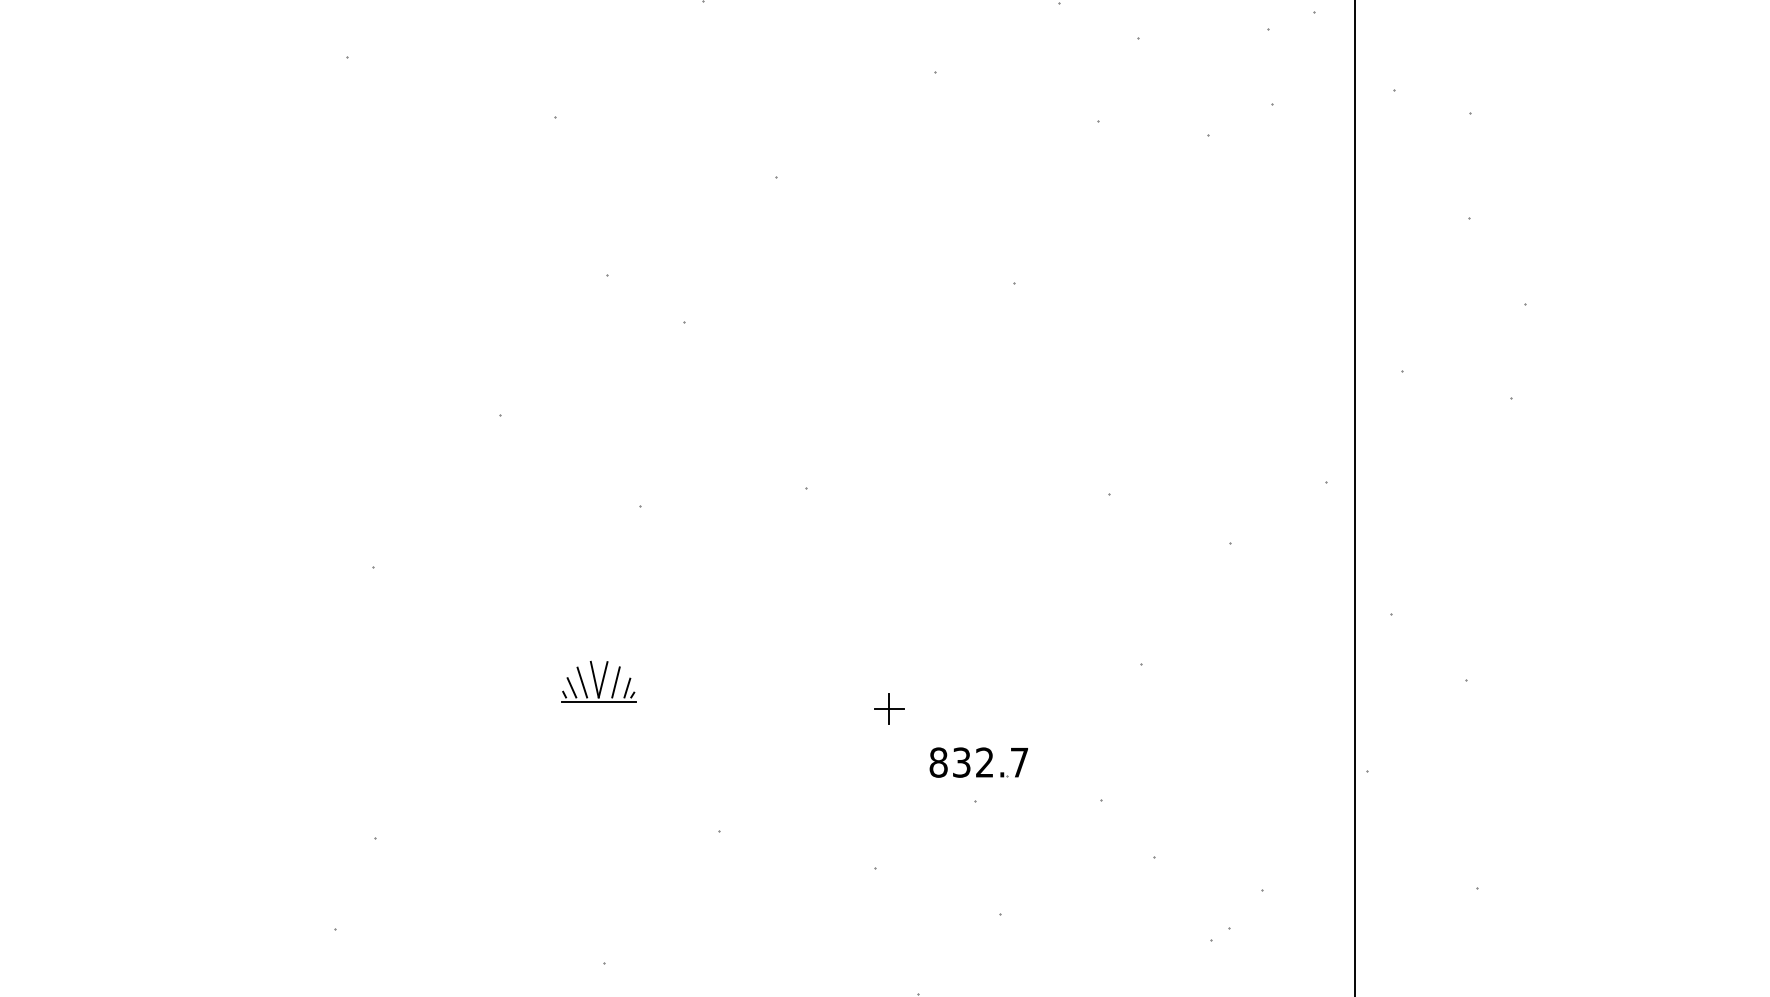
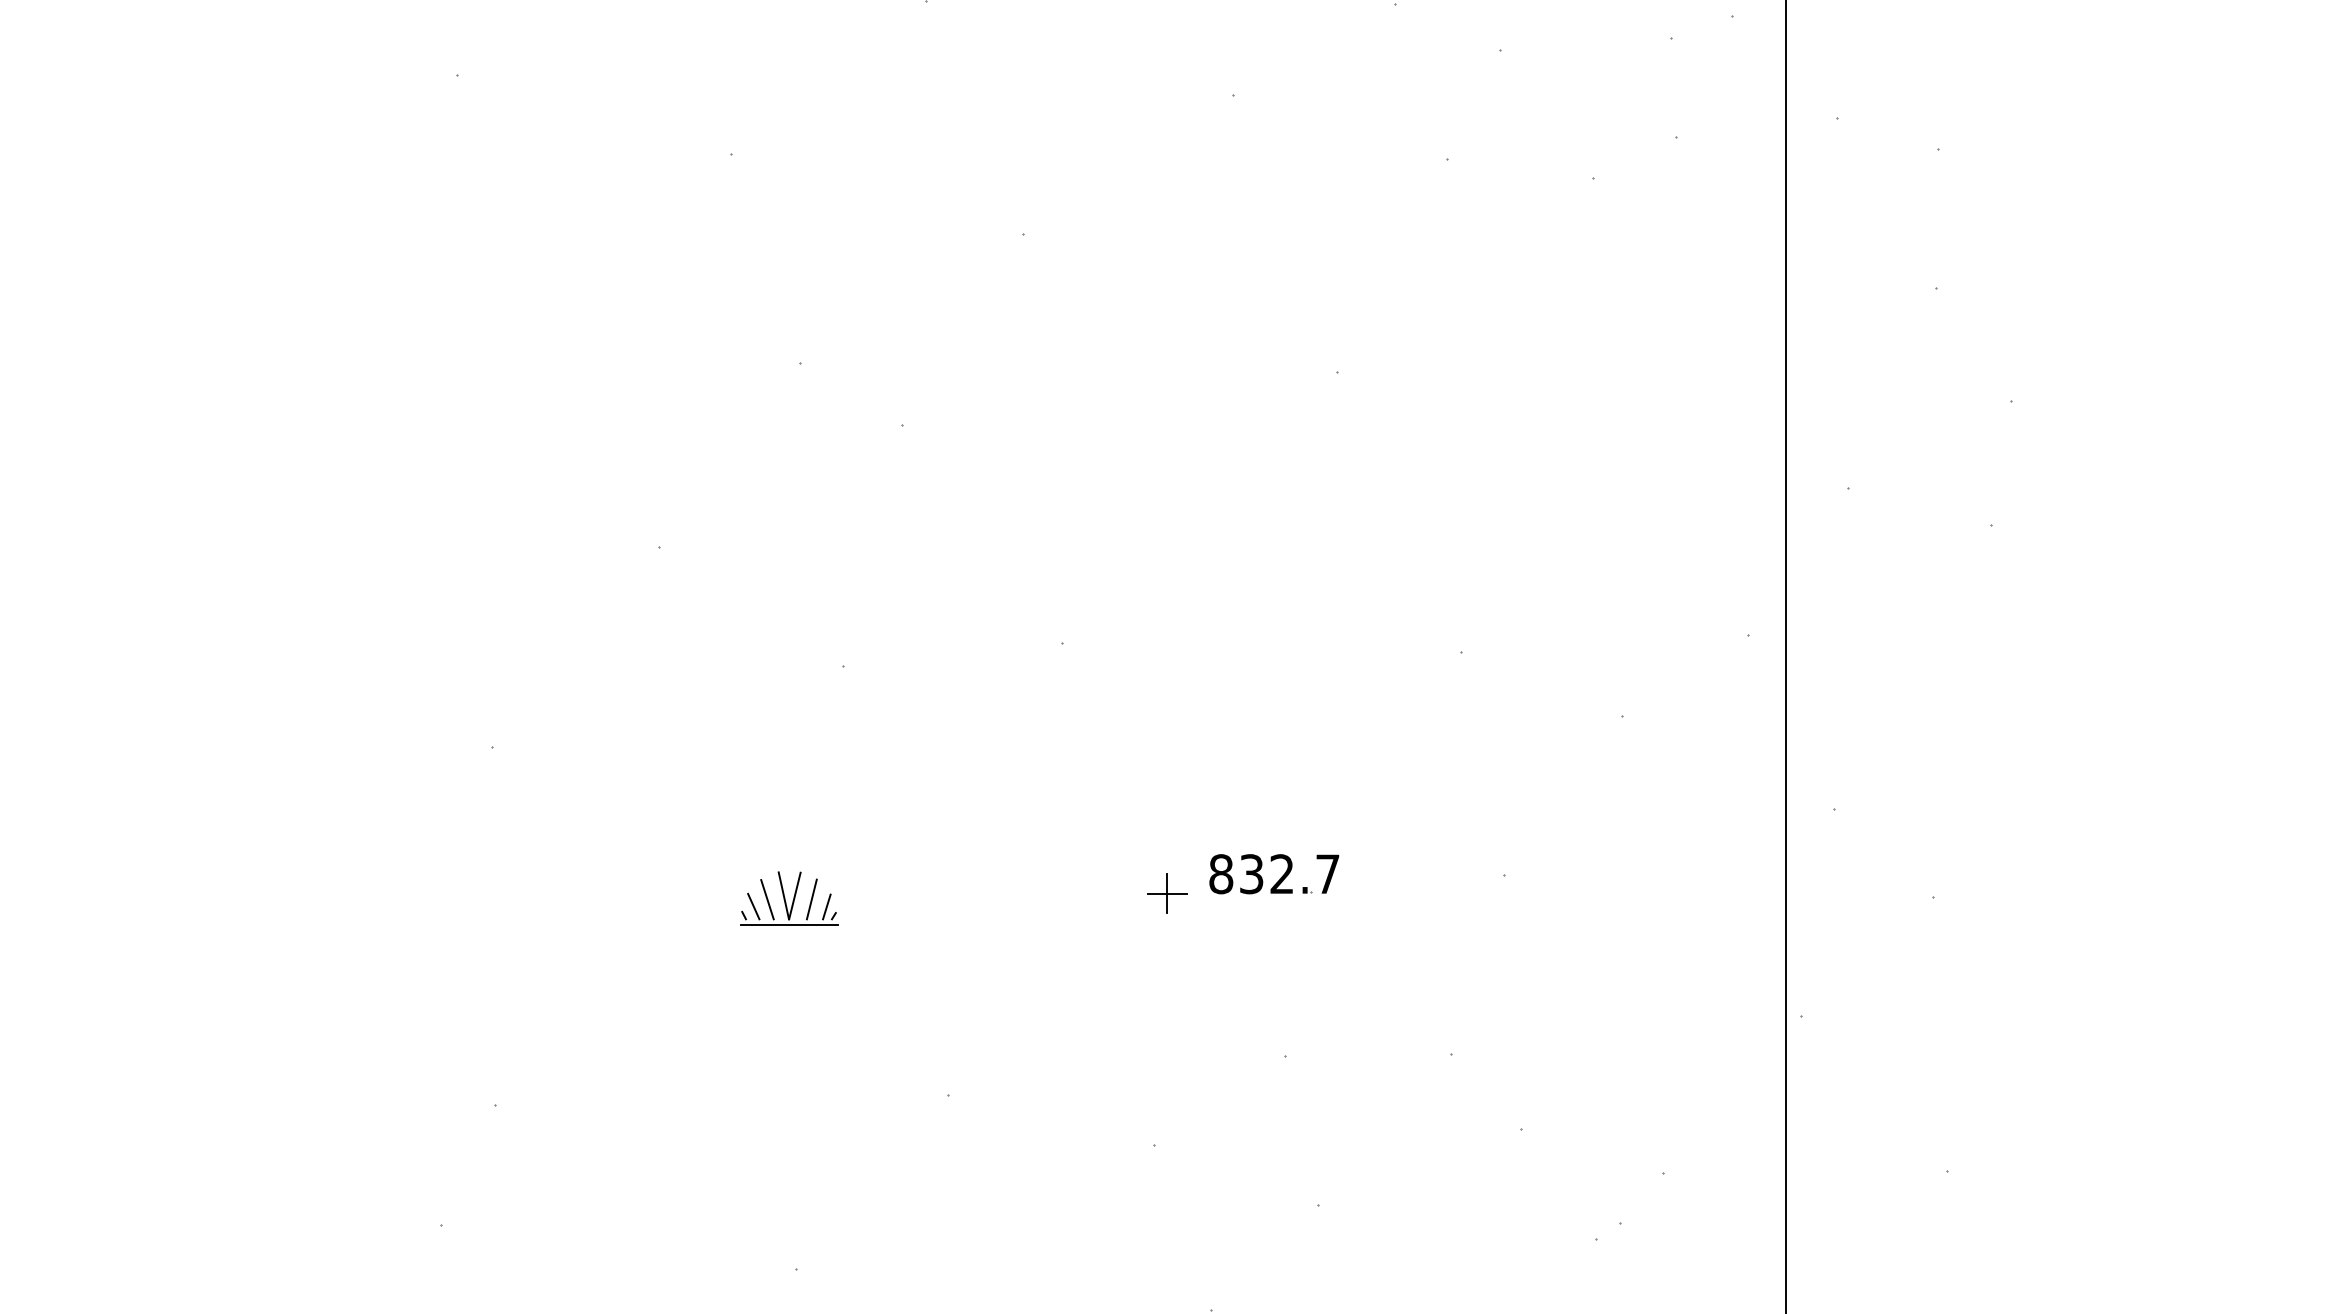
part: (889, 708) -> (1167, 893), moved
part: (983, 765) -> (1280, 877), moved

